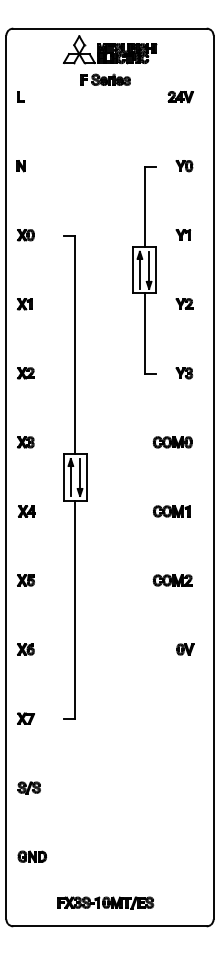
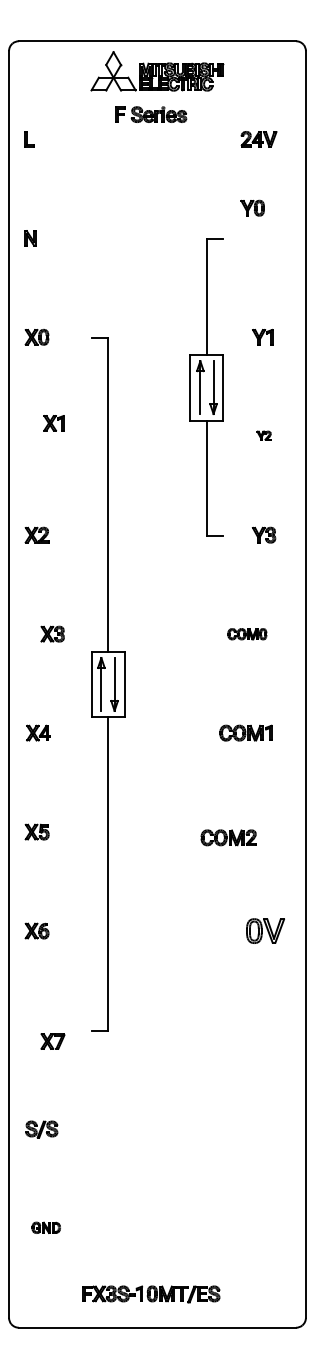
part: (184, 166) -> (252, 208), moved
part: (184, 303) -> (264, 435), size x0.6
part: (24, 304) -> (53, 423), moved
part: (25, 442) -> (52, 634), moved
part: (172, 442) -> (247, 634), size x0.7
part: (172, 580) -> (228, 837), moved
part: (185, 649) -> (265, 930), size x1.6
part: (25, 718) -> (52, 1041), moved
part: (32, 856) -> (46, 1227), size x0.7

